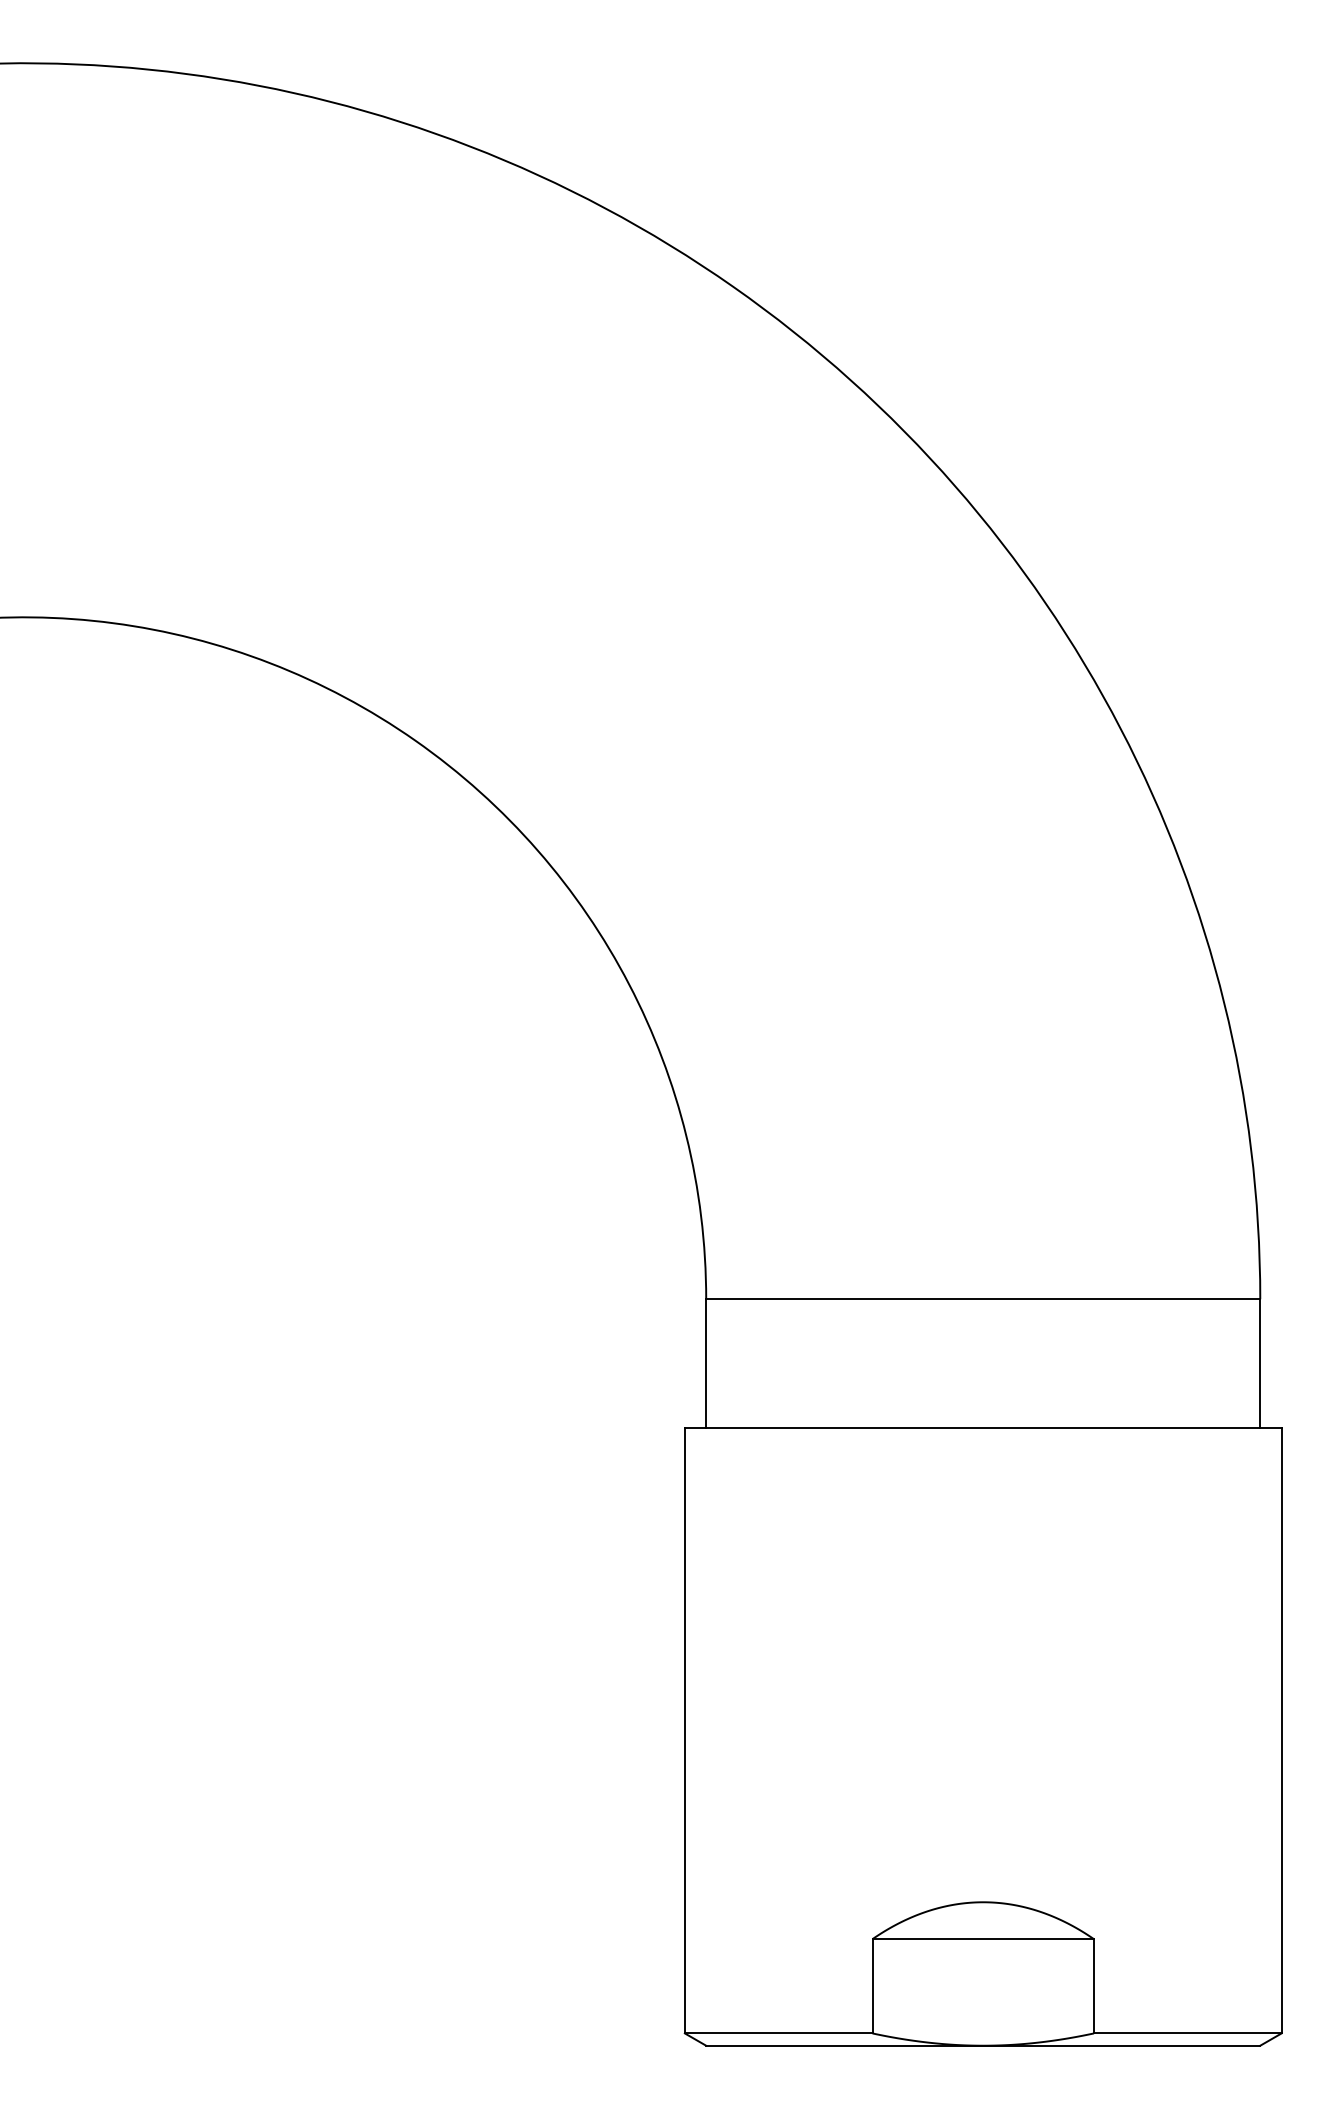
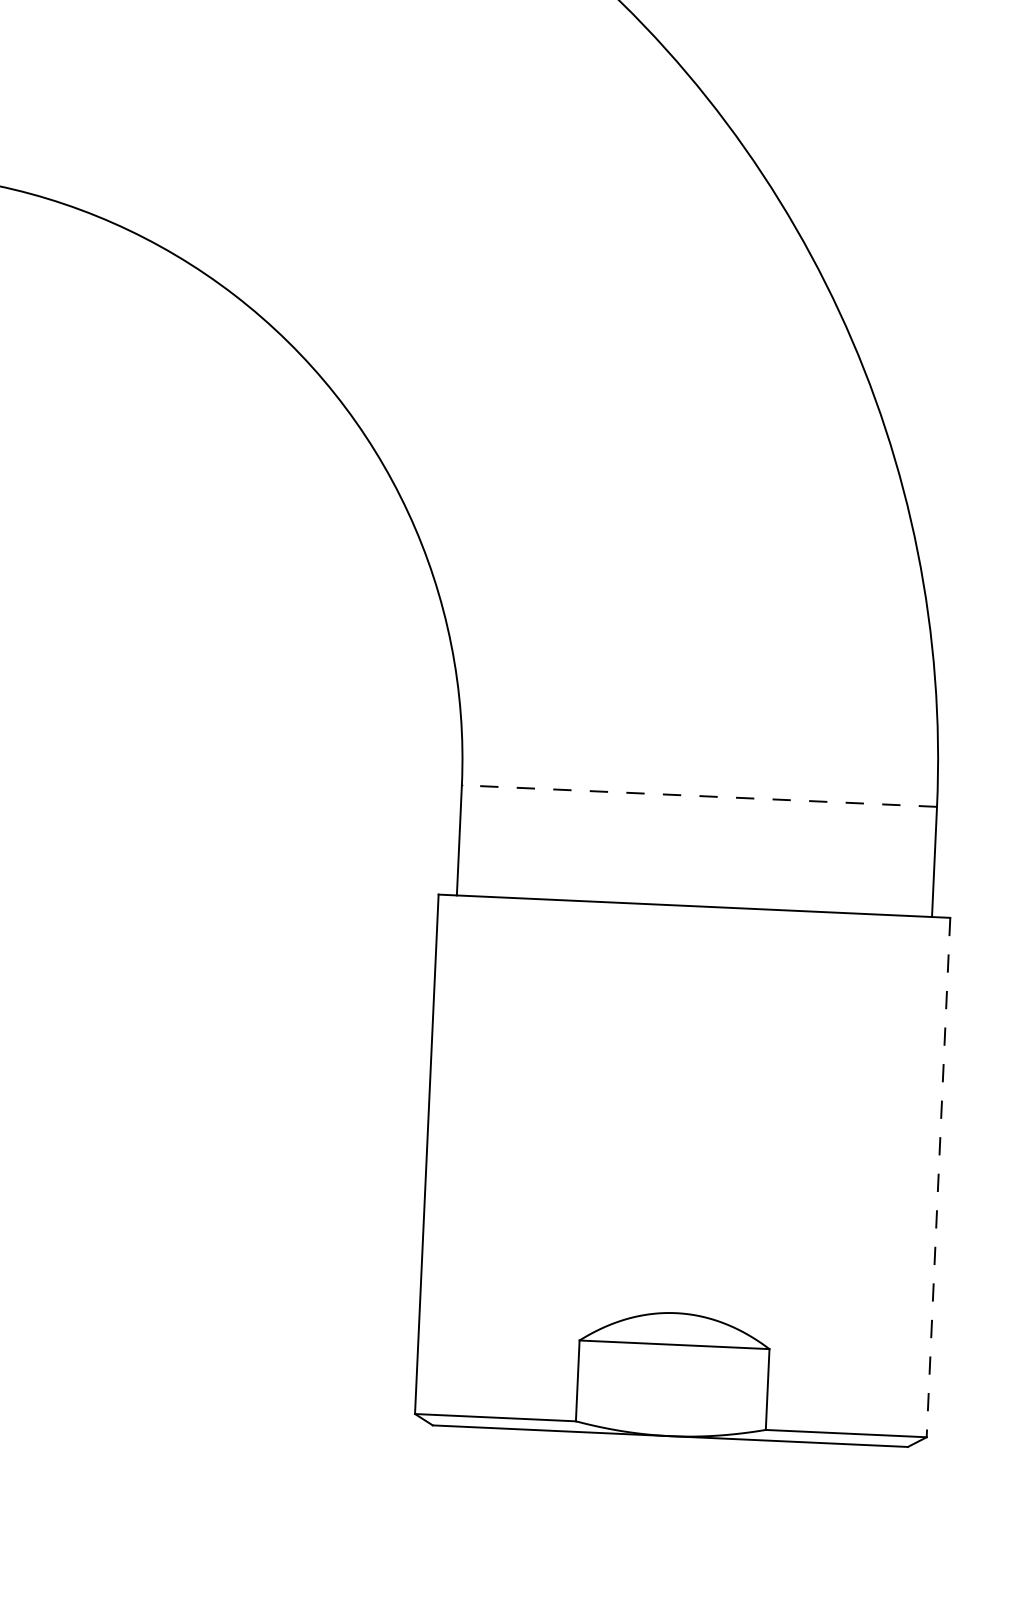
line: (982, 1299) -> (698, 796), solid -> dashed
line: (1281, 1730) -> (938, 1177), solid -> dashed

